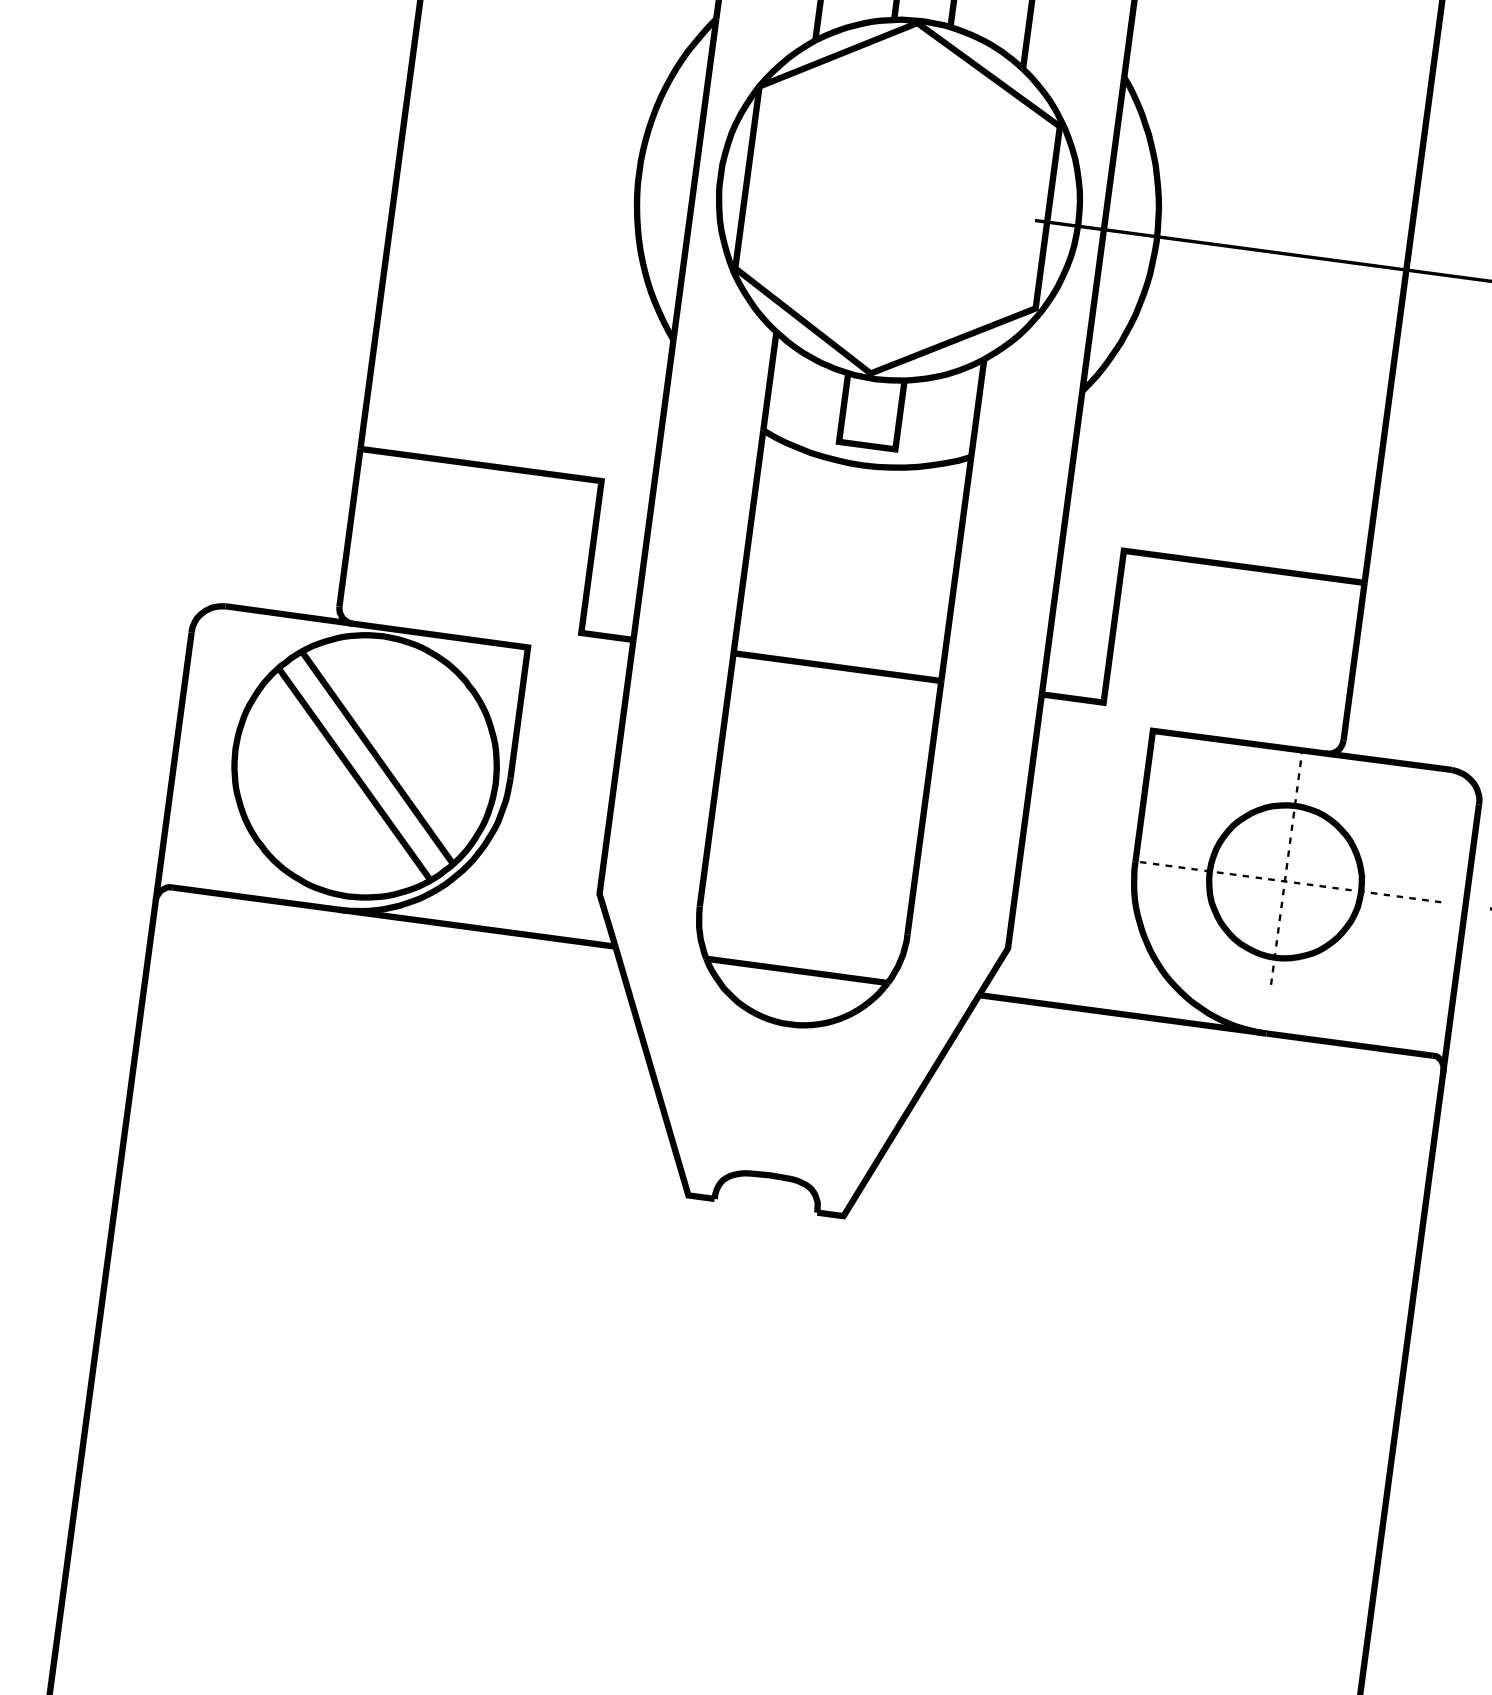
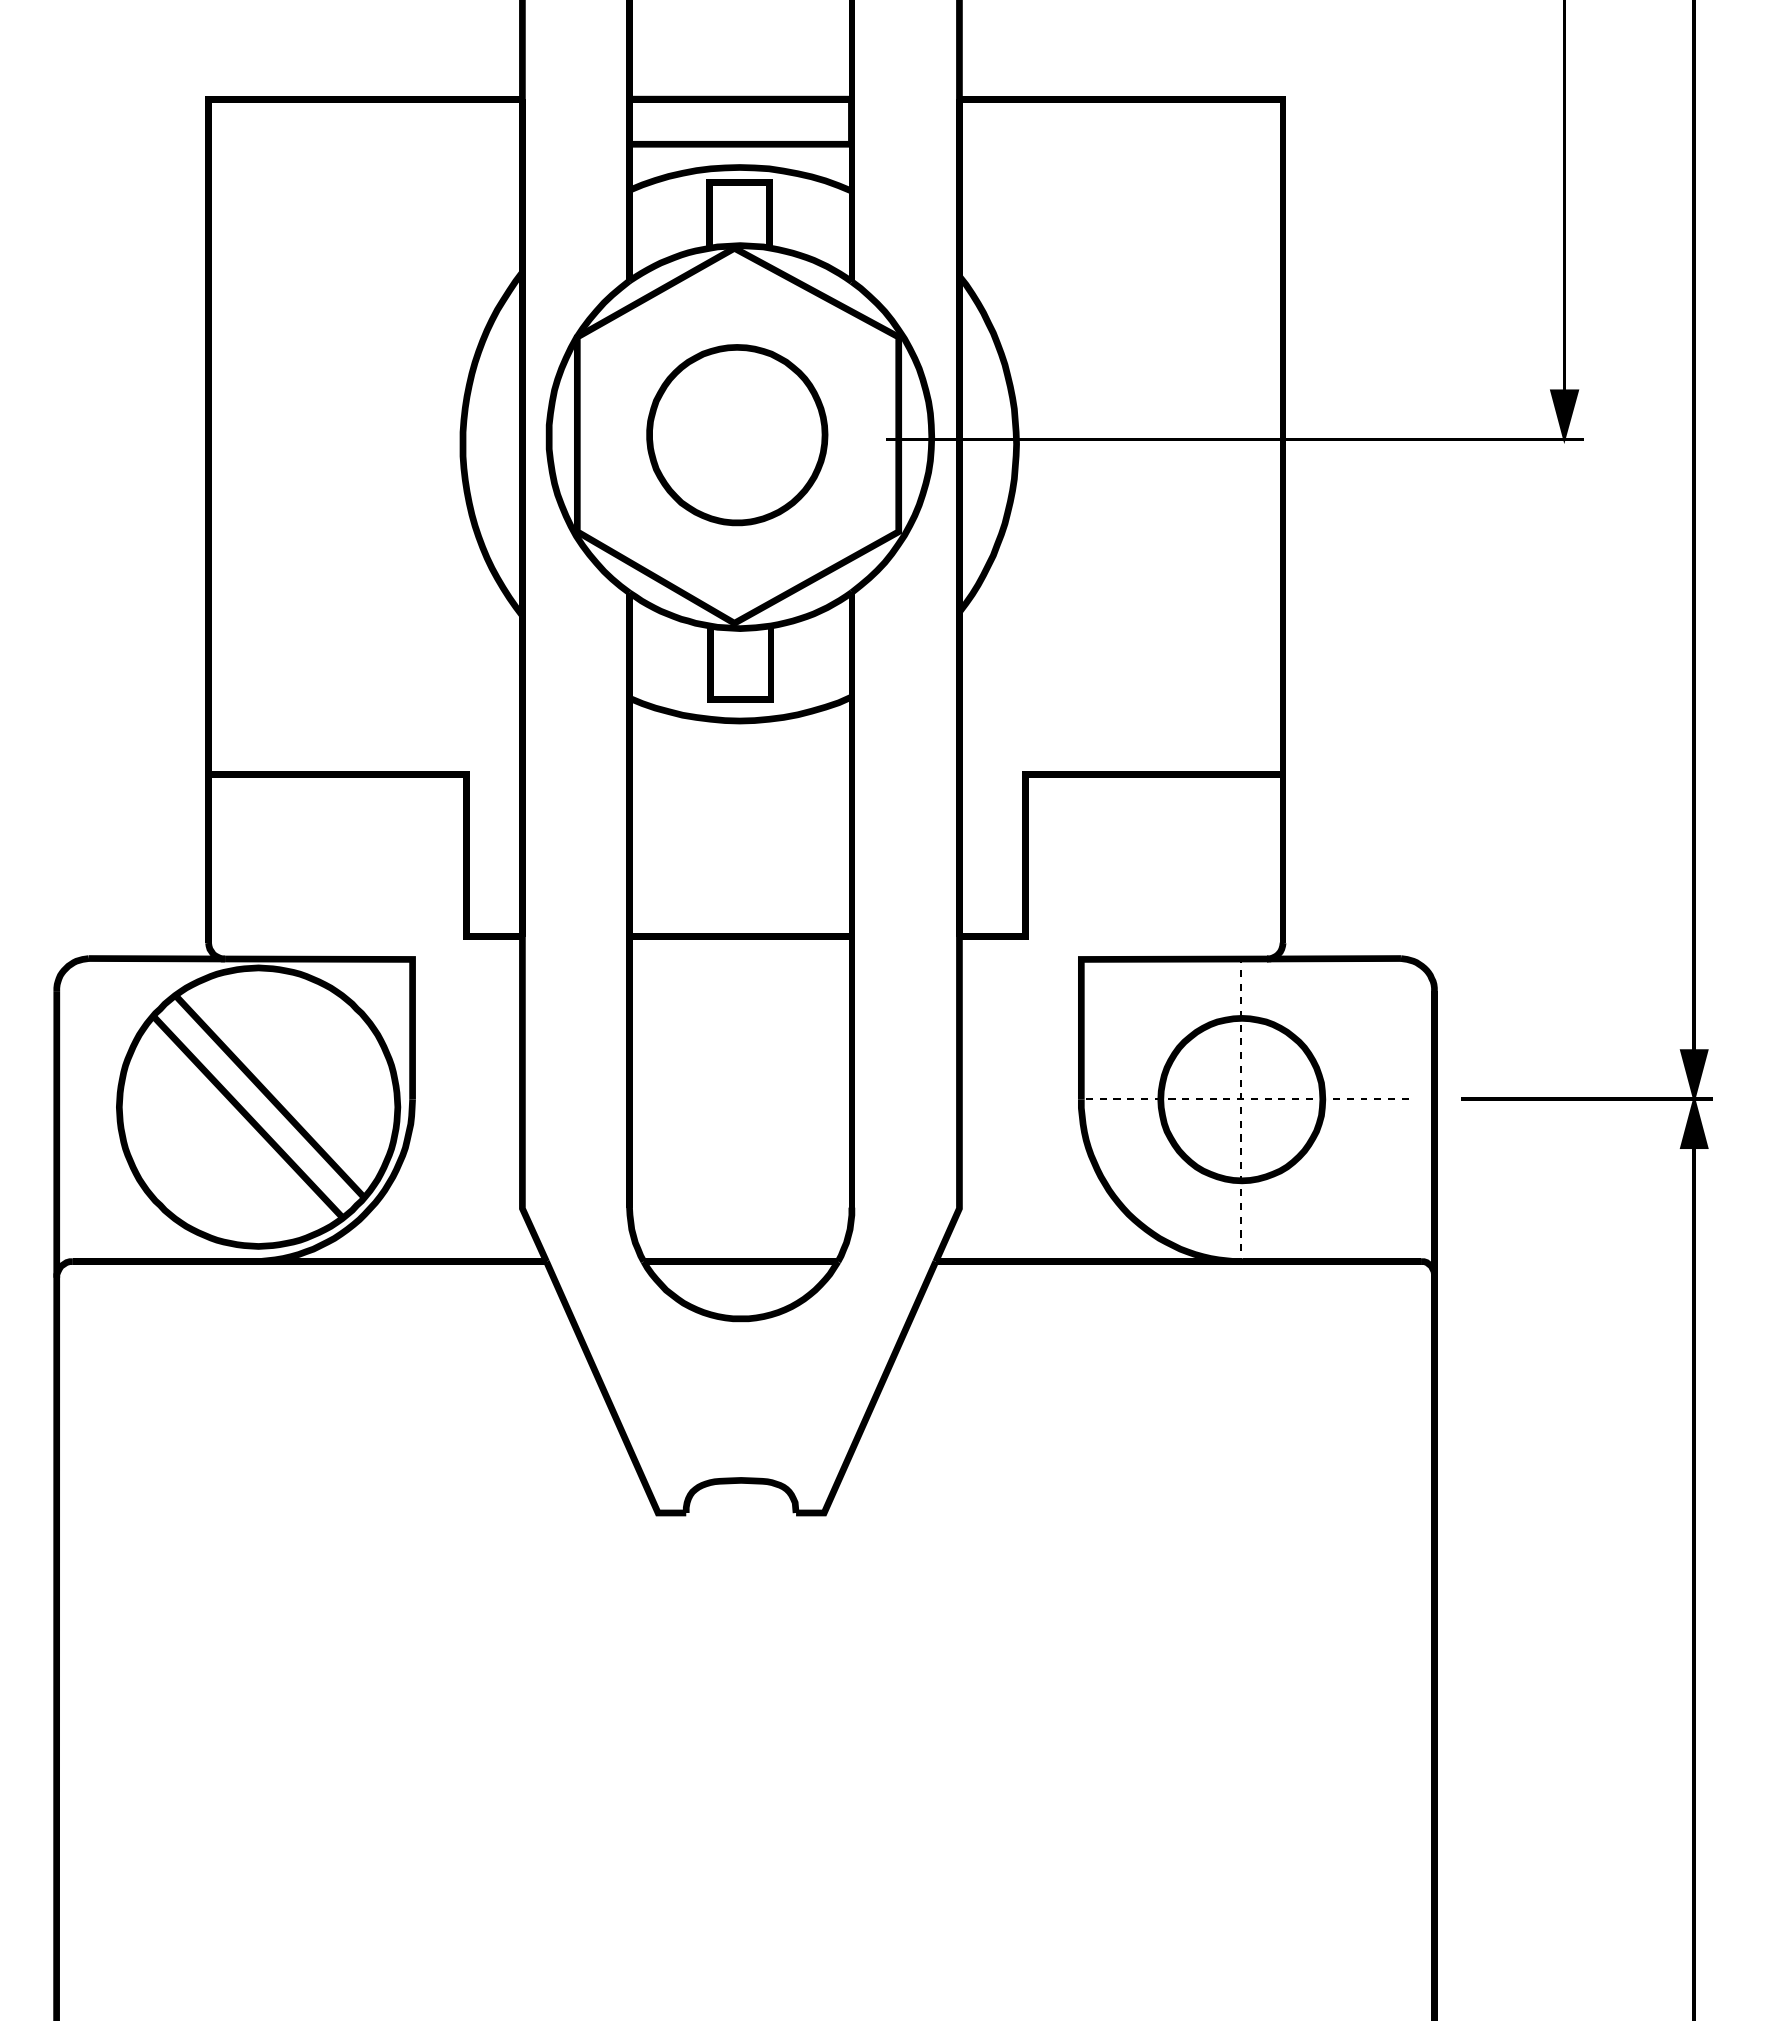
part: (896, 198) -> (737, 435), added
line: (1267, 1006) -> (1240, 1233), added

